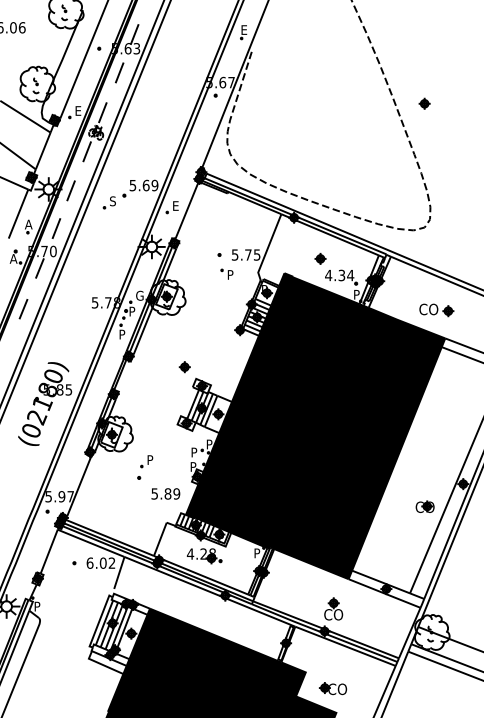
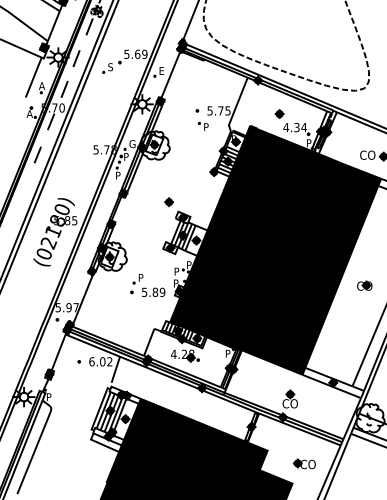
text: (165, 493) -> (153, 292), moved
part: (424, 506) -> (364, 285), moved
part: (332, 688) -> (304, 463), moved

